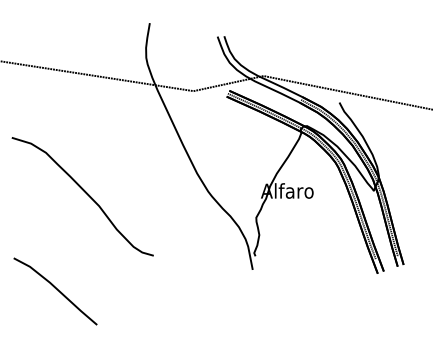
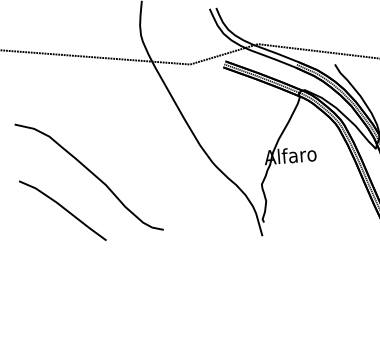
line: (55, 289) -> (62, 208), moved

